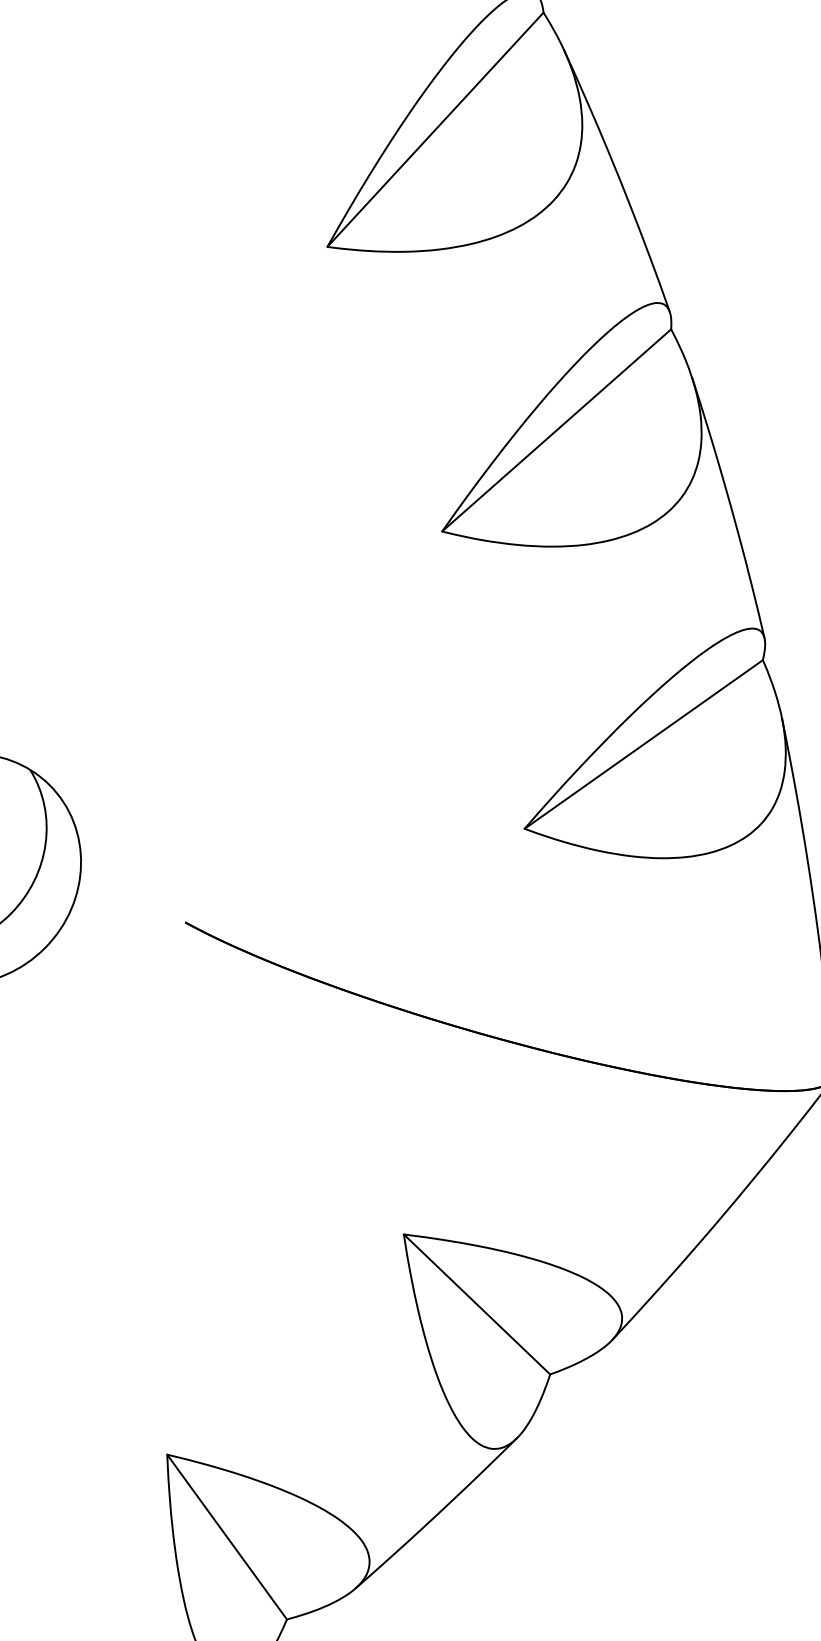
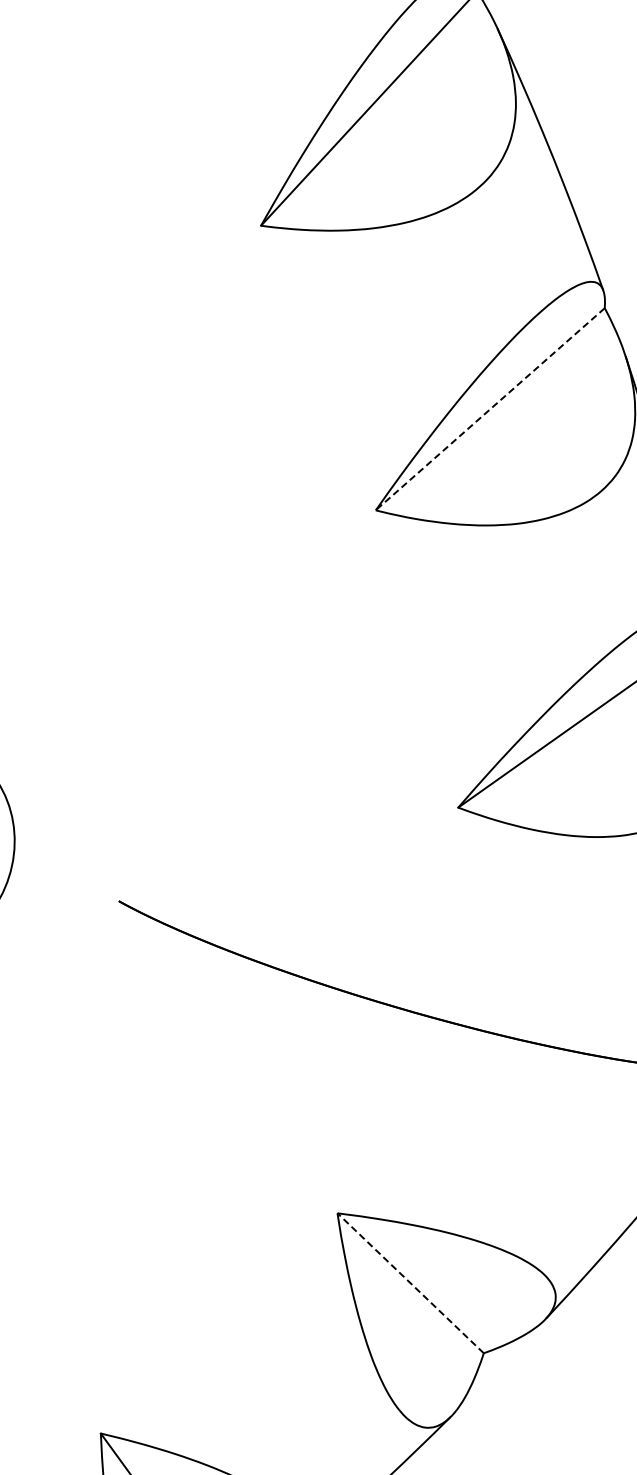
line: (556, 430) -> (490, 409), solid -> dashed
line: (476, 1304) -> (410, 1283), solid -> dashed

